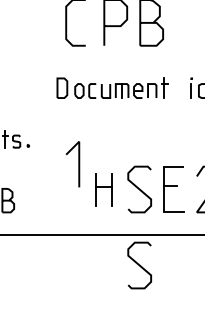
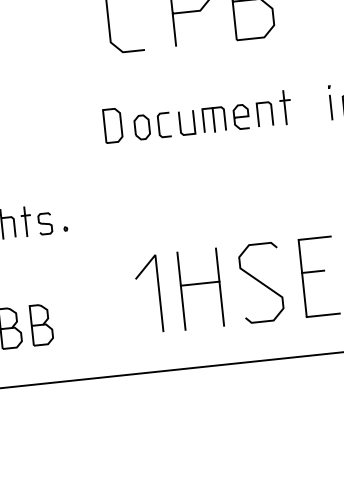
line: (78, 164) -> (158, 293), moved
part: (103, 189) -> (200, 289), size x1.43
curve: (139, 265) -> (274, 410), removed

